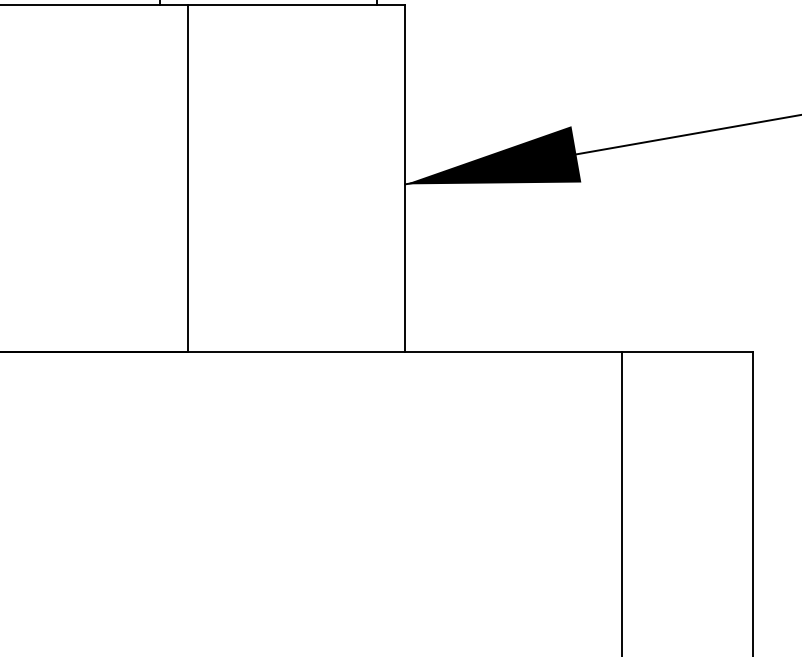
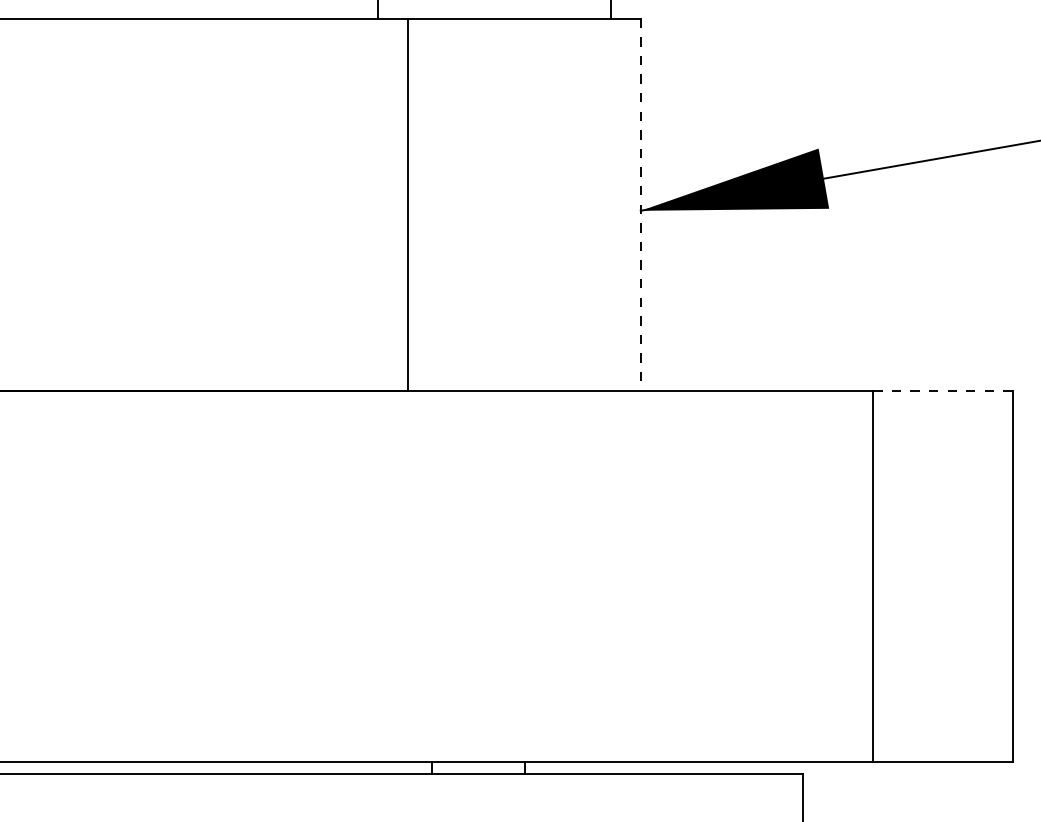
line: (404, 178) -> (640, 204), solid -> dashed
line: (687, 352) -> (942, 390), solid -> dashed

